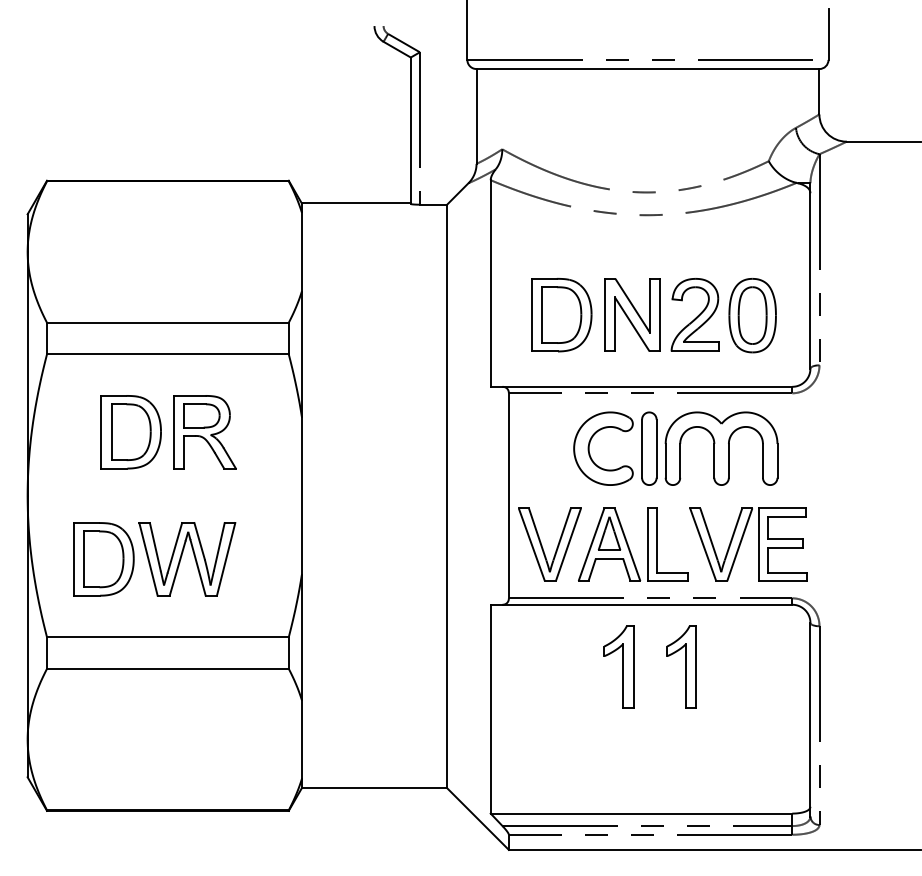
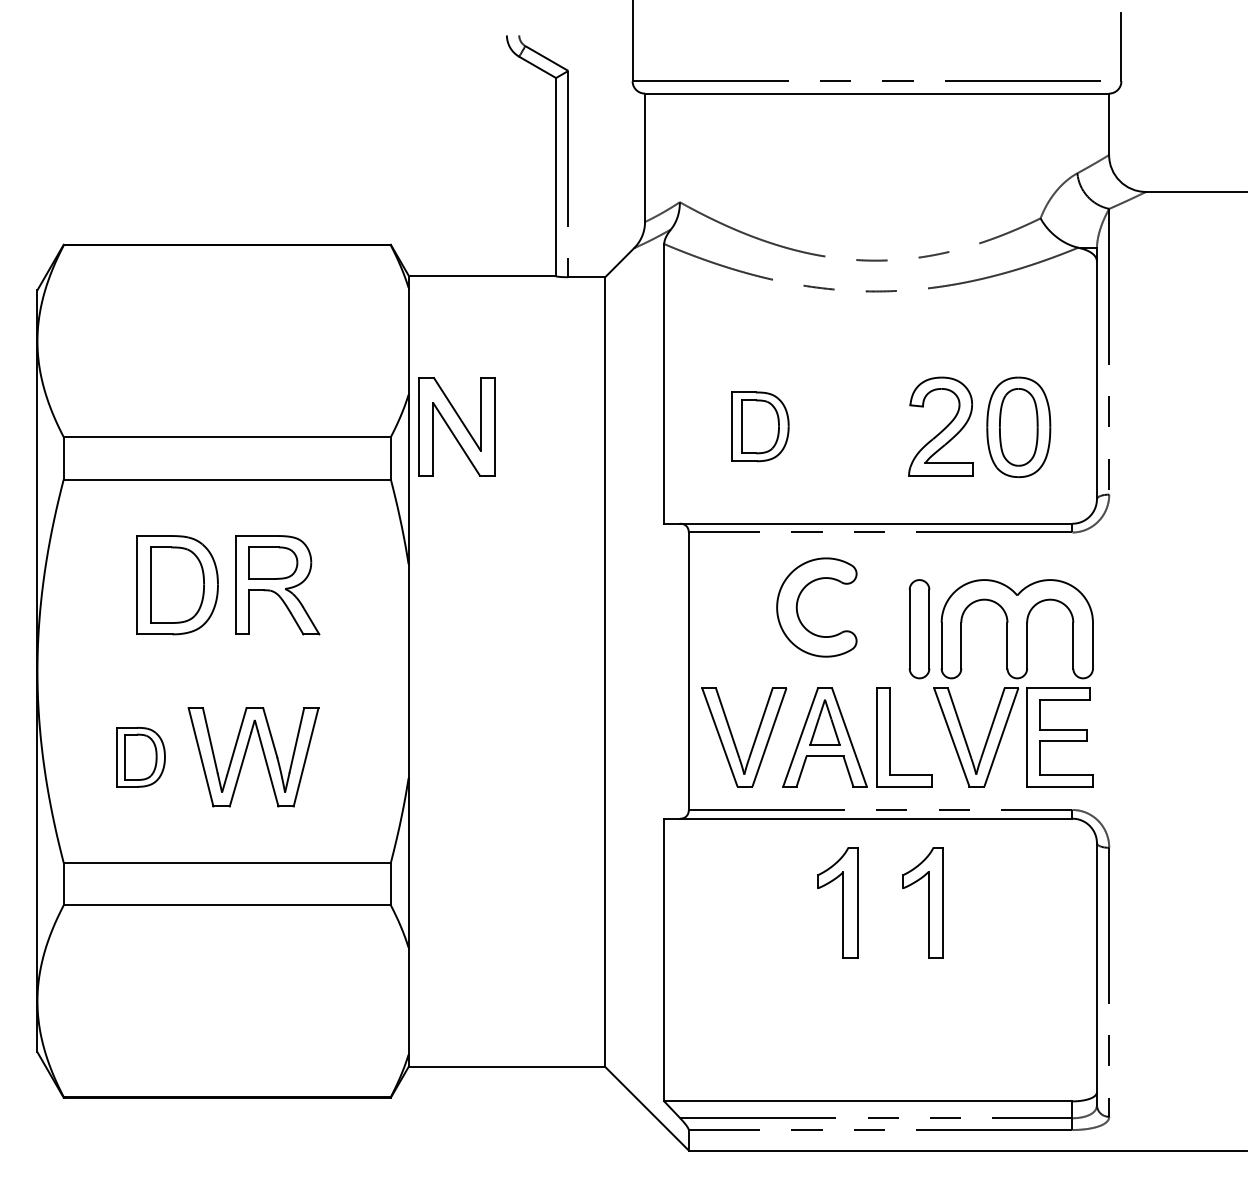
part: (632, 314) -> (456, 425), moved
part: (561, 315) -> (760, 427), size x0.7
part: (709, 448) -> (1000, 628), moved
part: (103, 559) -> (140, 757), size x0.6

